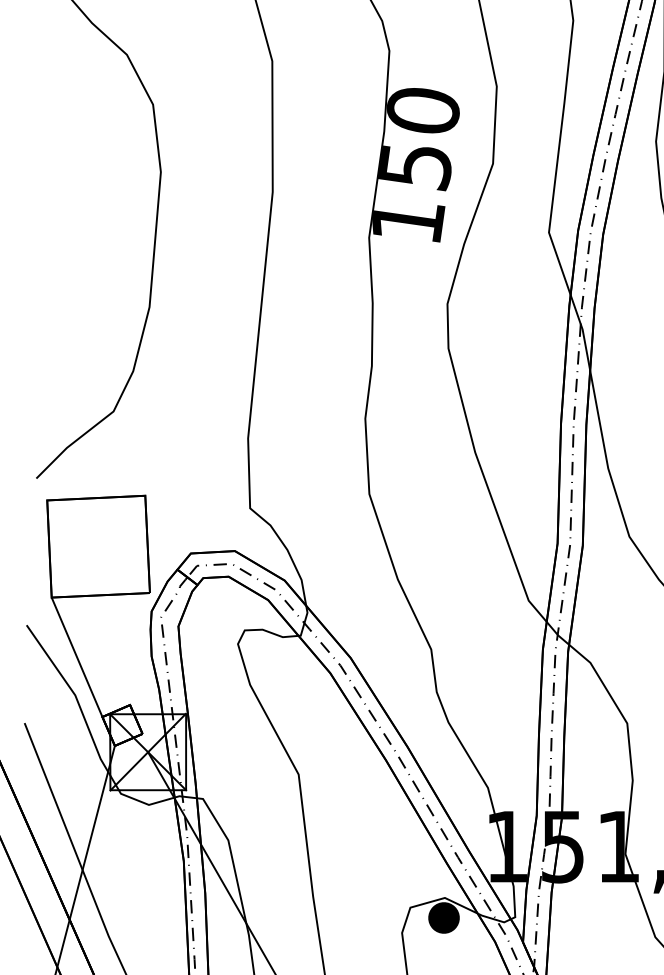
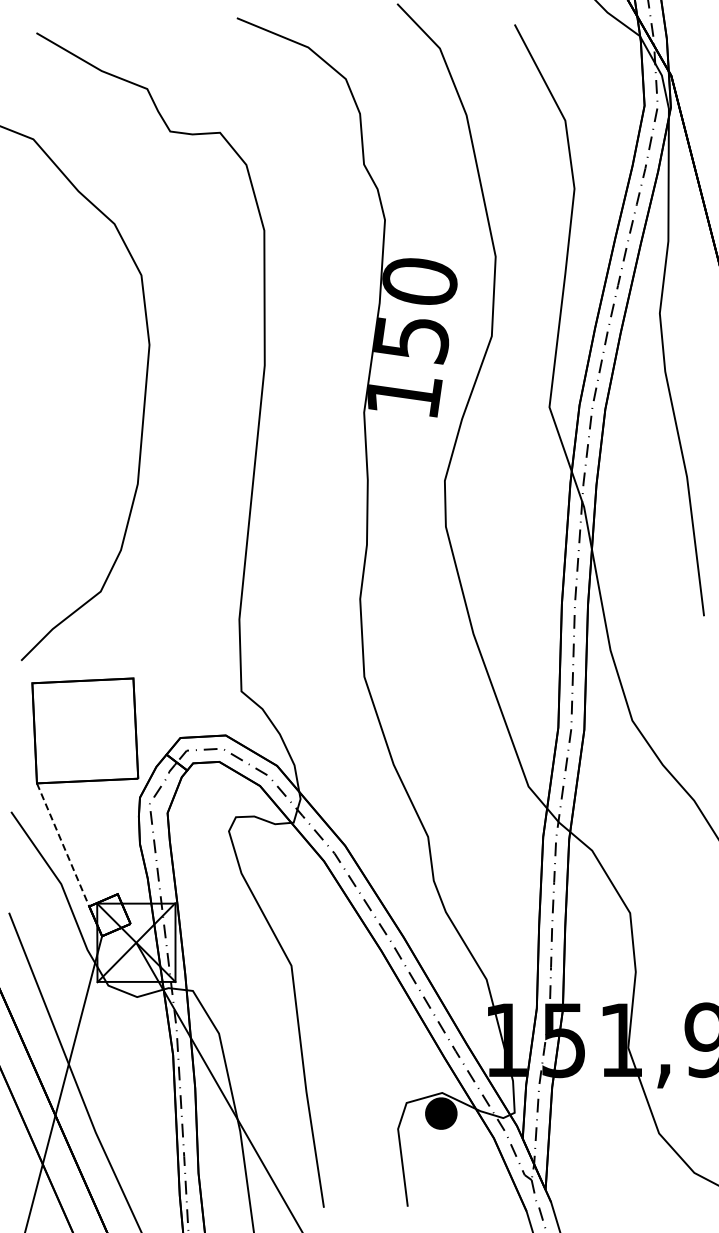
line: (77, 656) -> (63, 844), solid -> dashed

